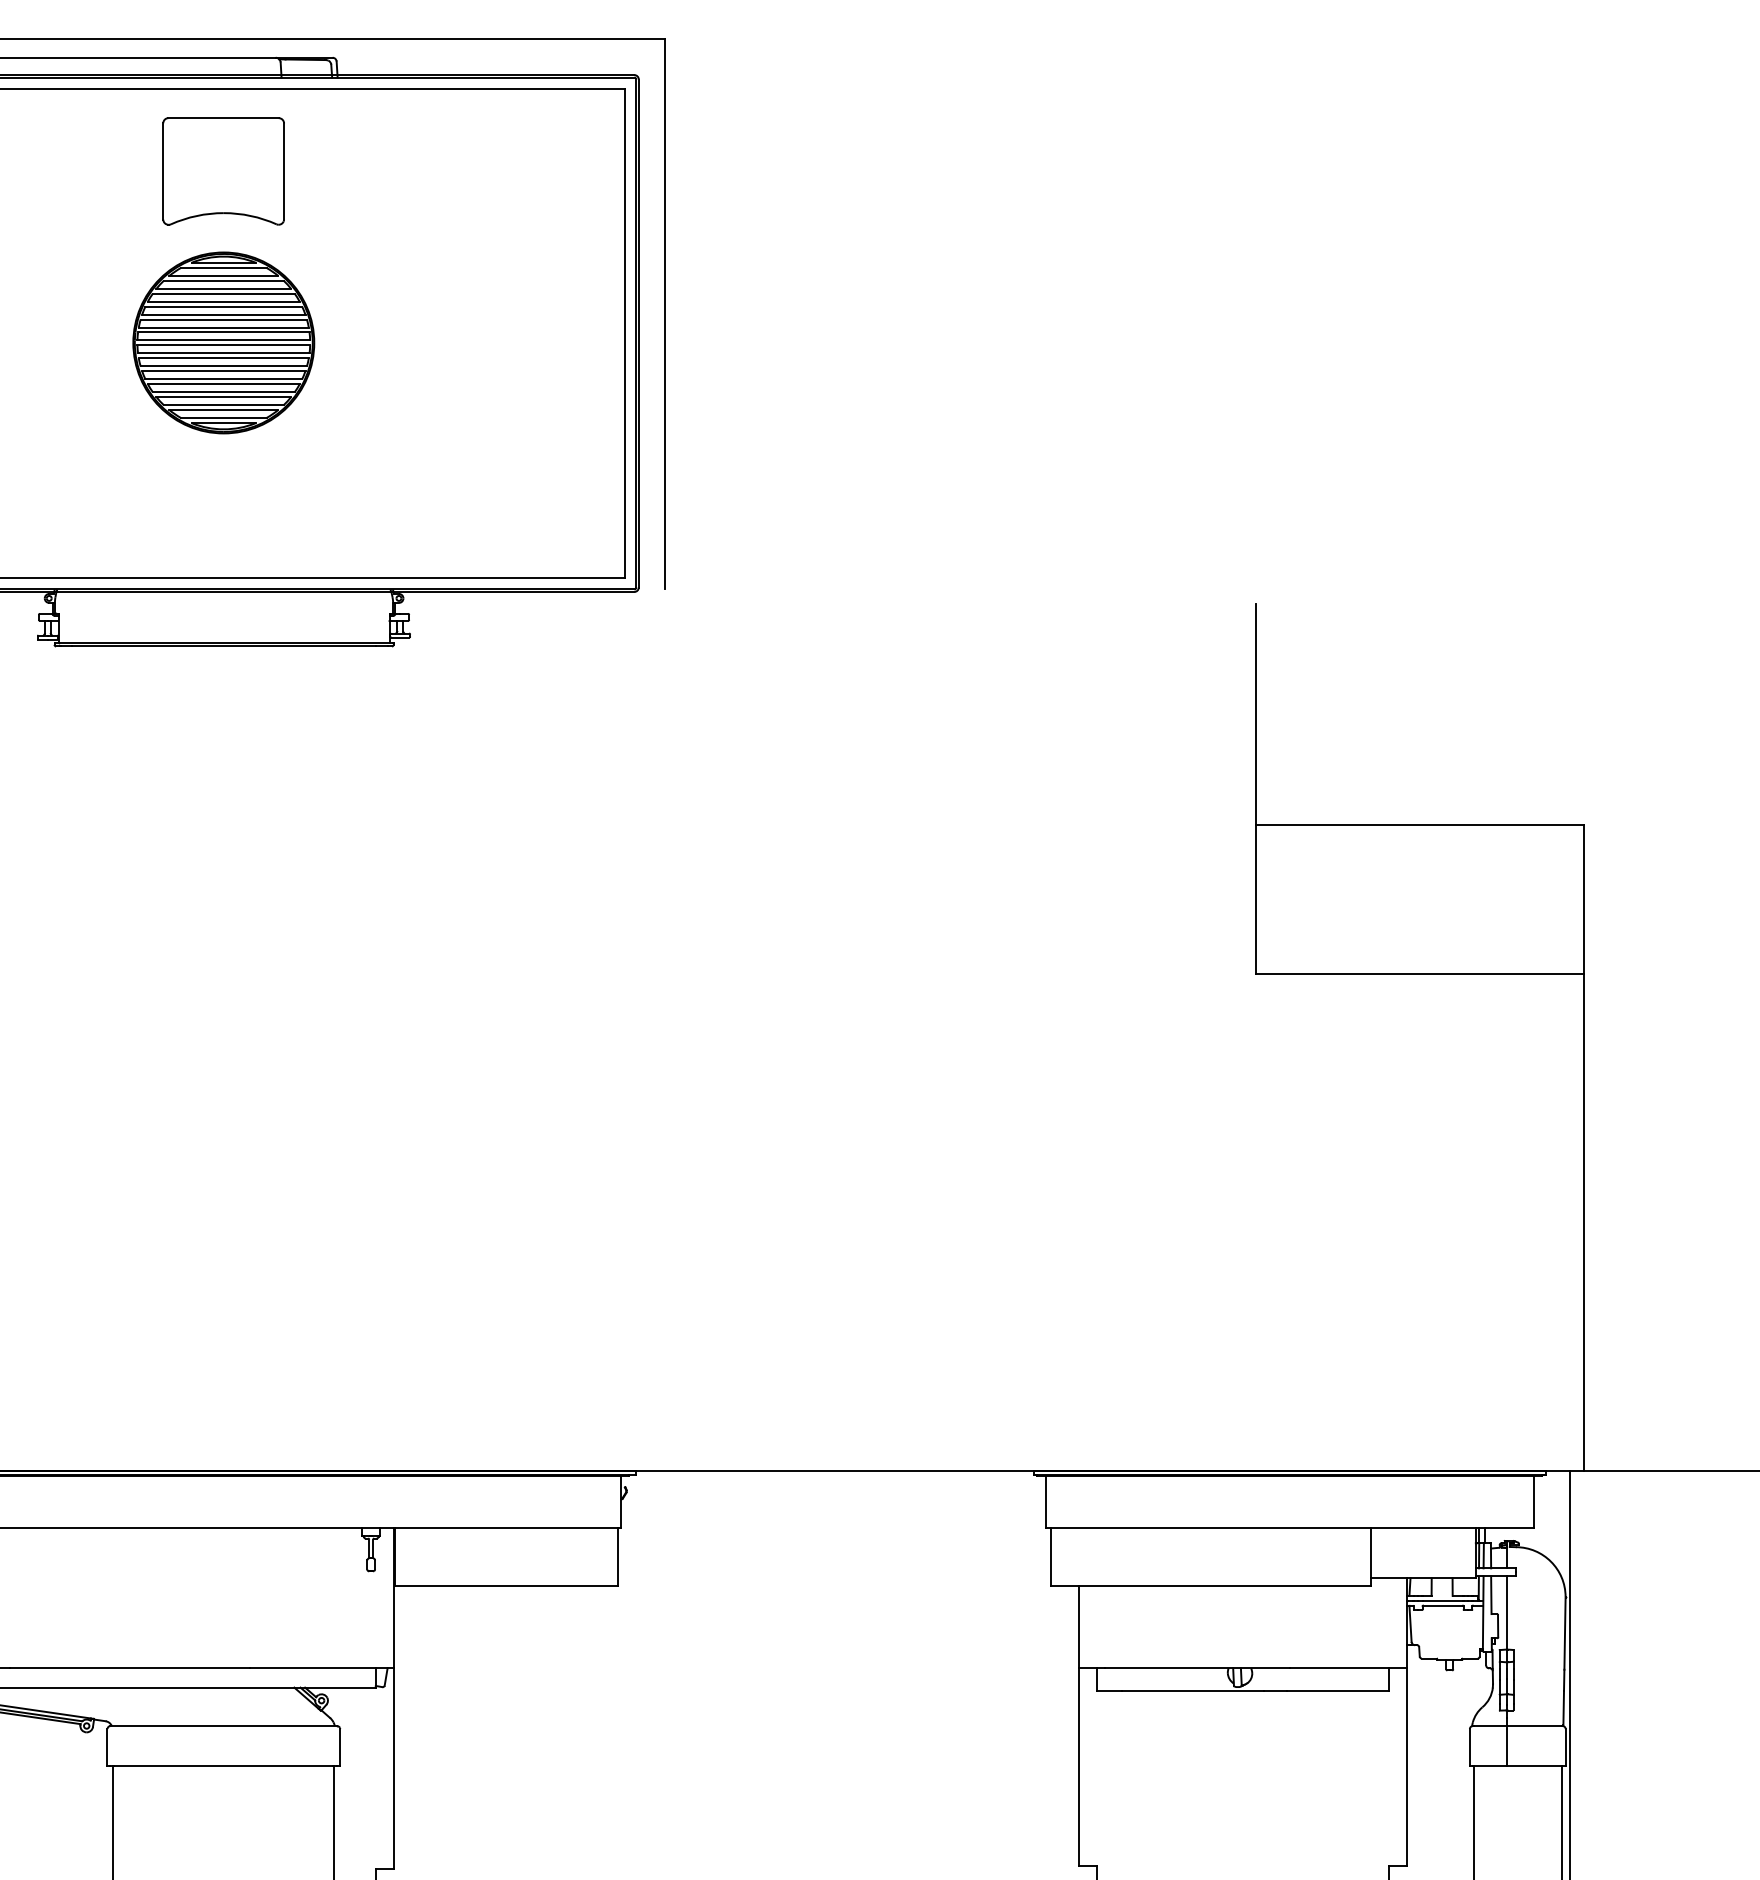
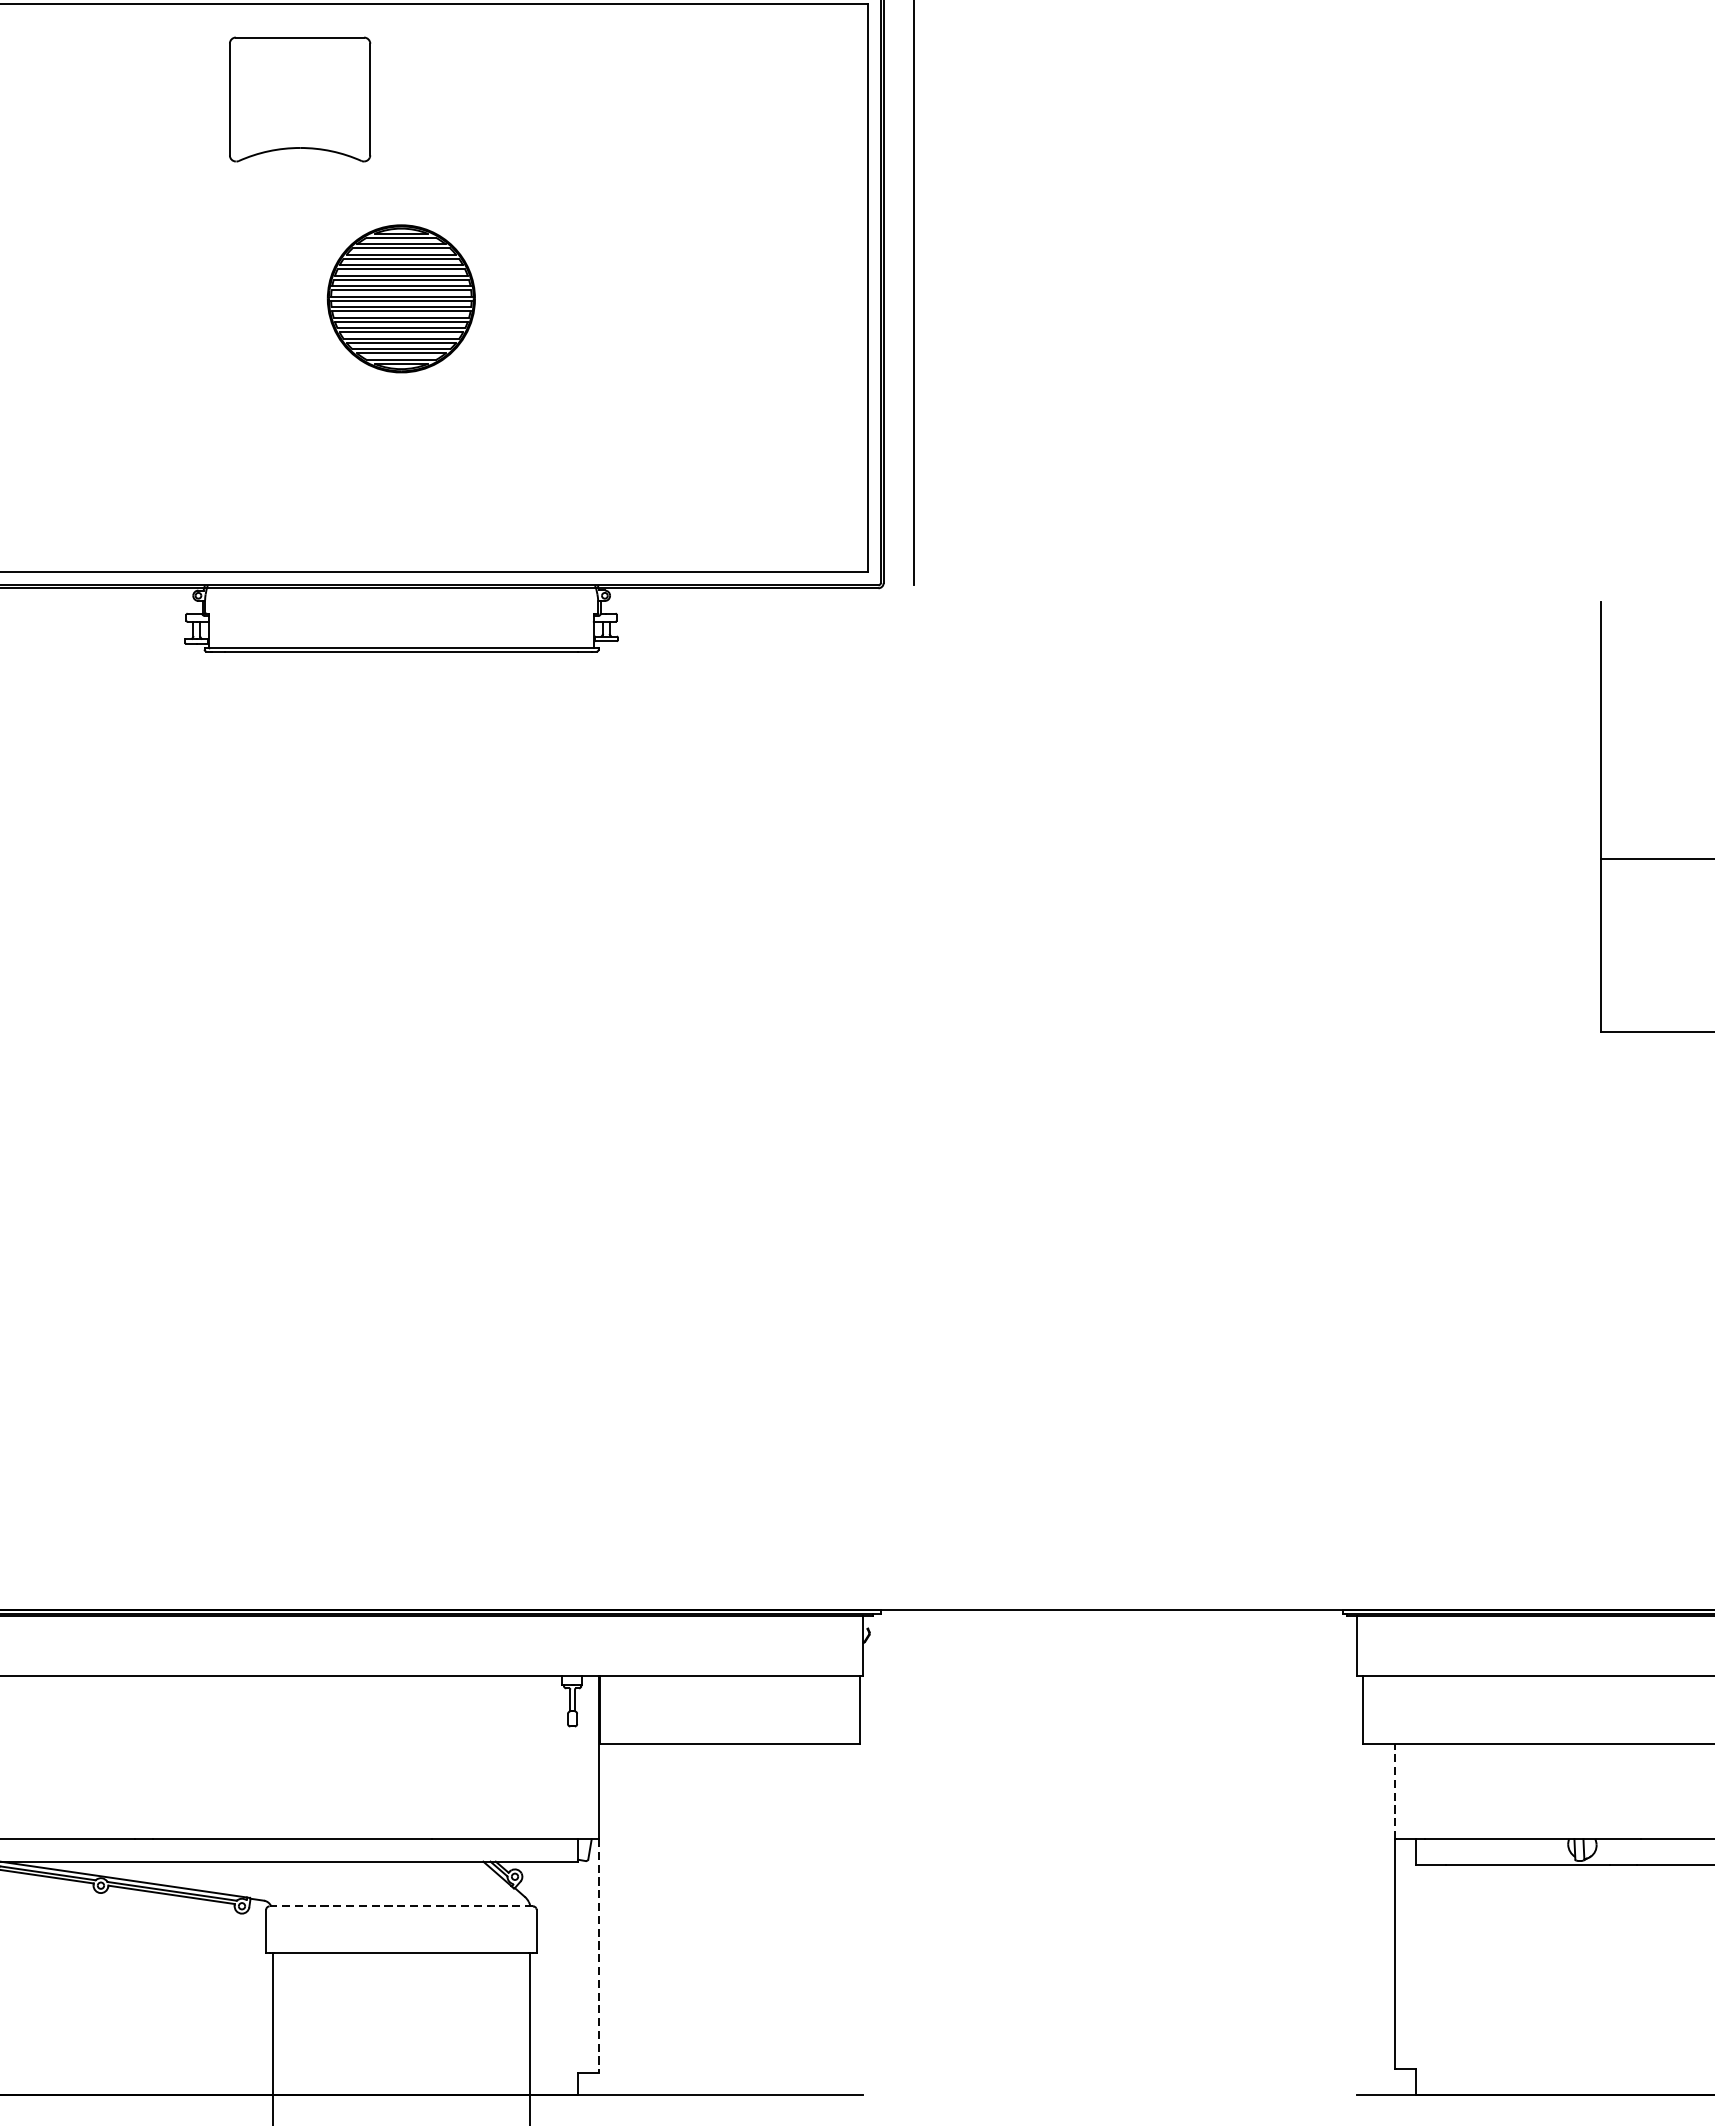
part: (223, 171) -> (299, 99), moved
part: (223, 342) -> (400, 298), size x0.7
line: (1078, 1626) -> (1394, 1790), solid -> dashed
line: (223, 1726) -> (400, 1906), solid -> dashed
line: (393, 1769) -> (598, 1956), solid -> dashed

